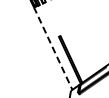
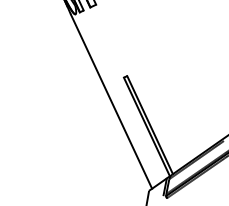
line: (53, 48) -> (112, 101), dashed -> solid

